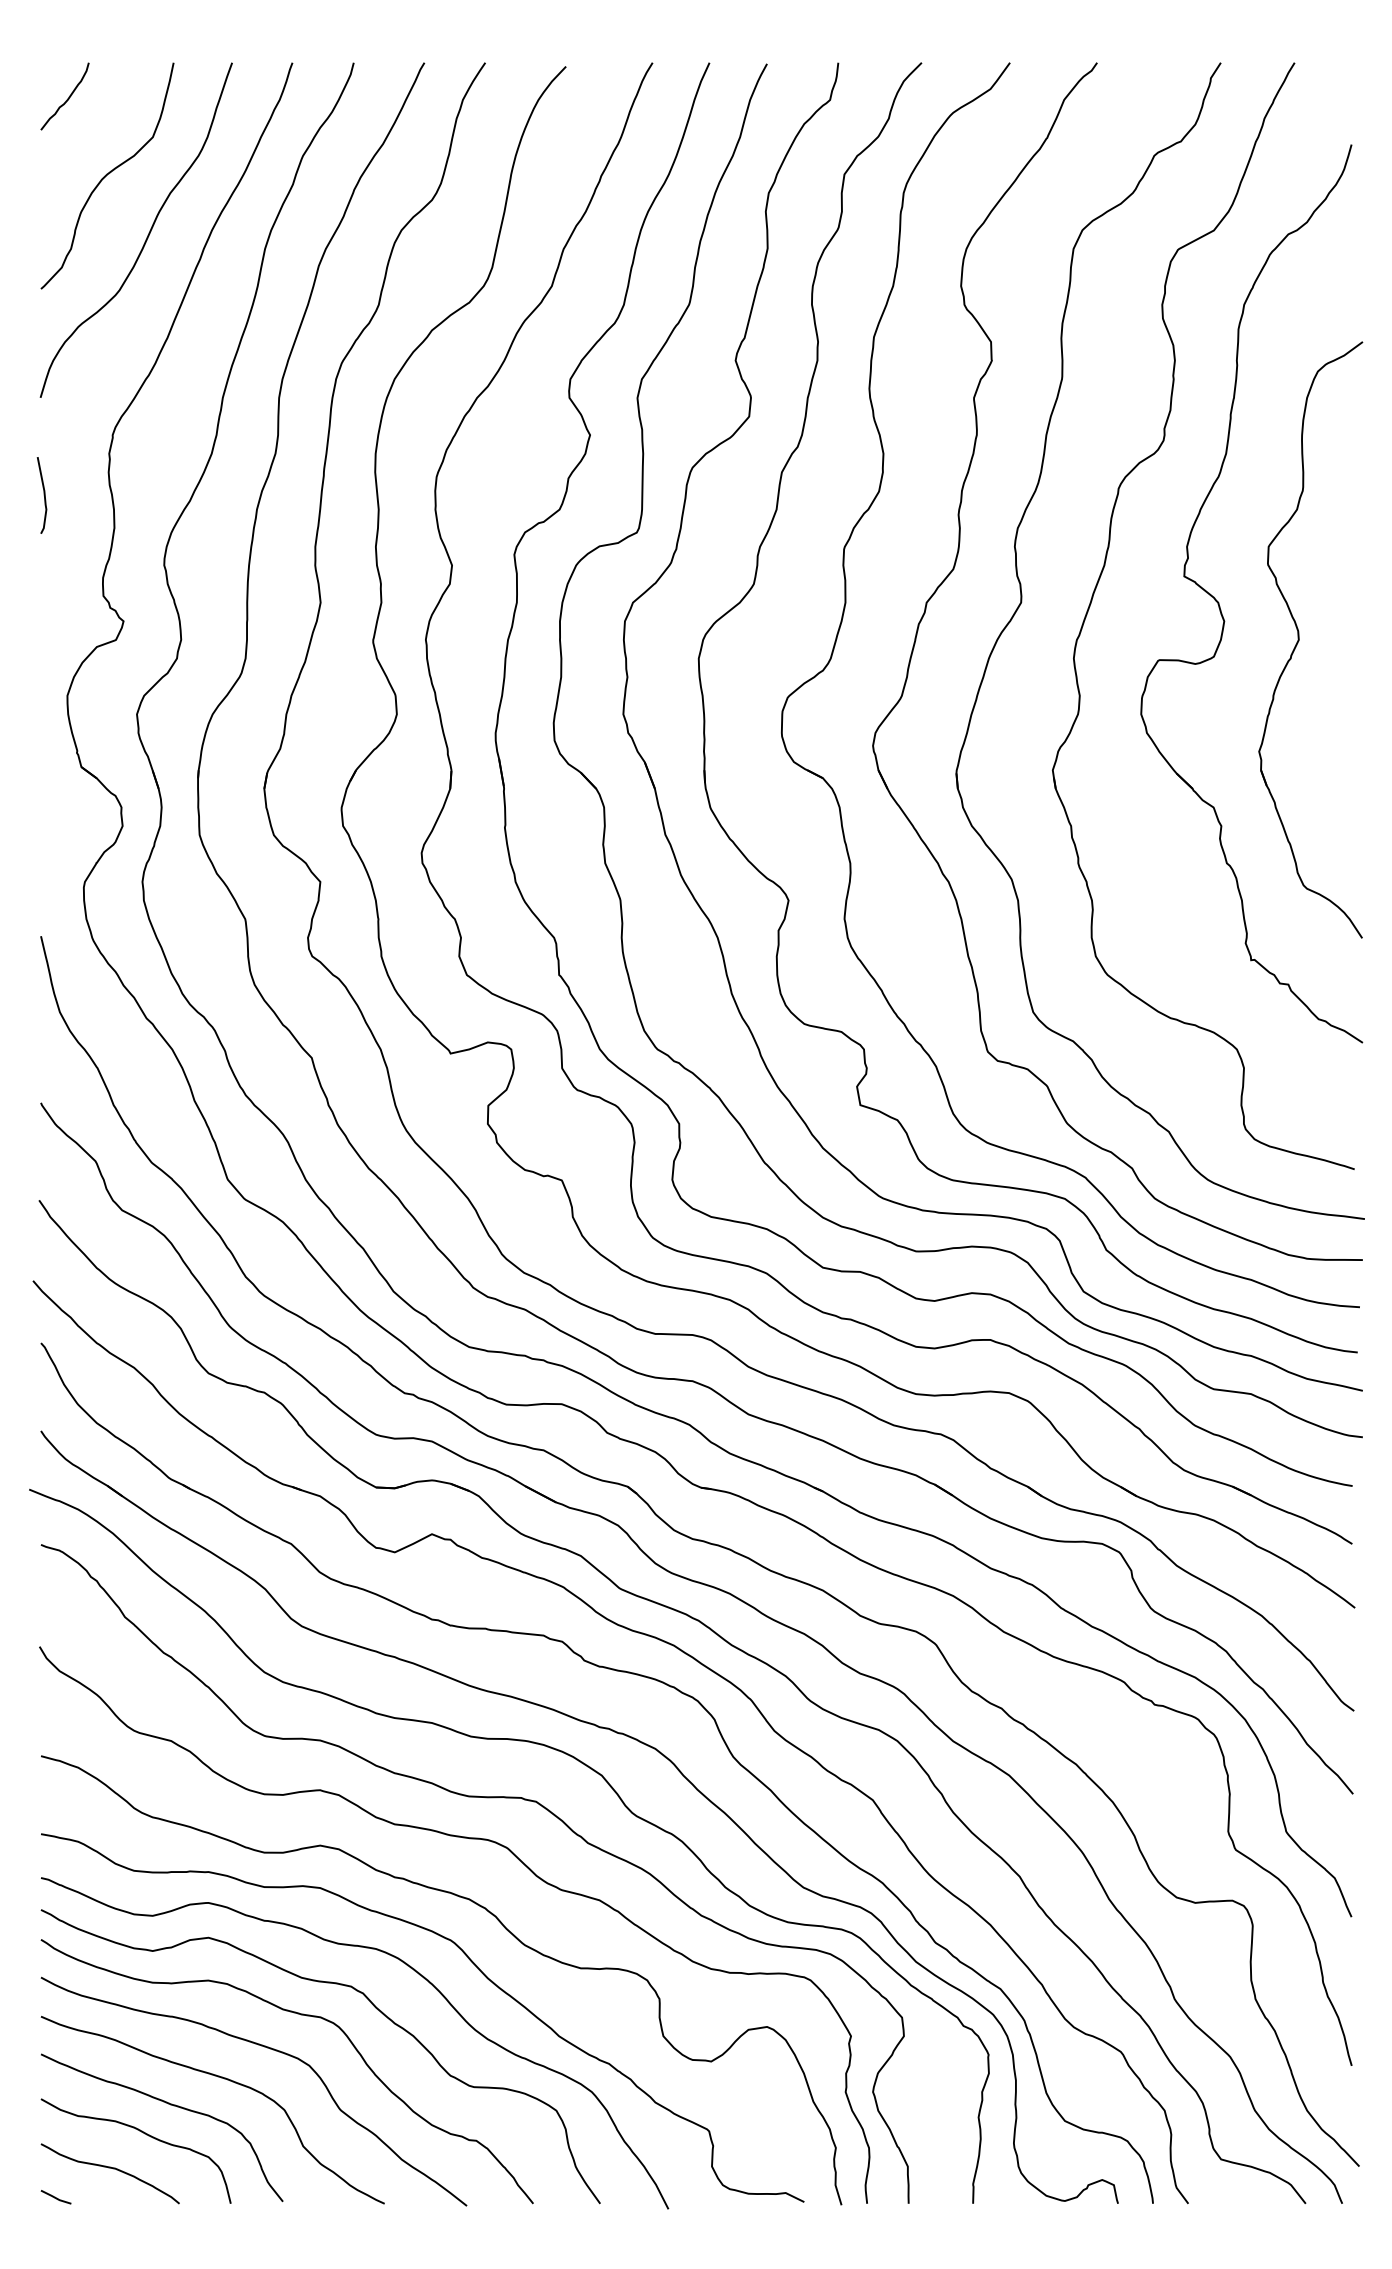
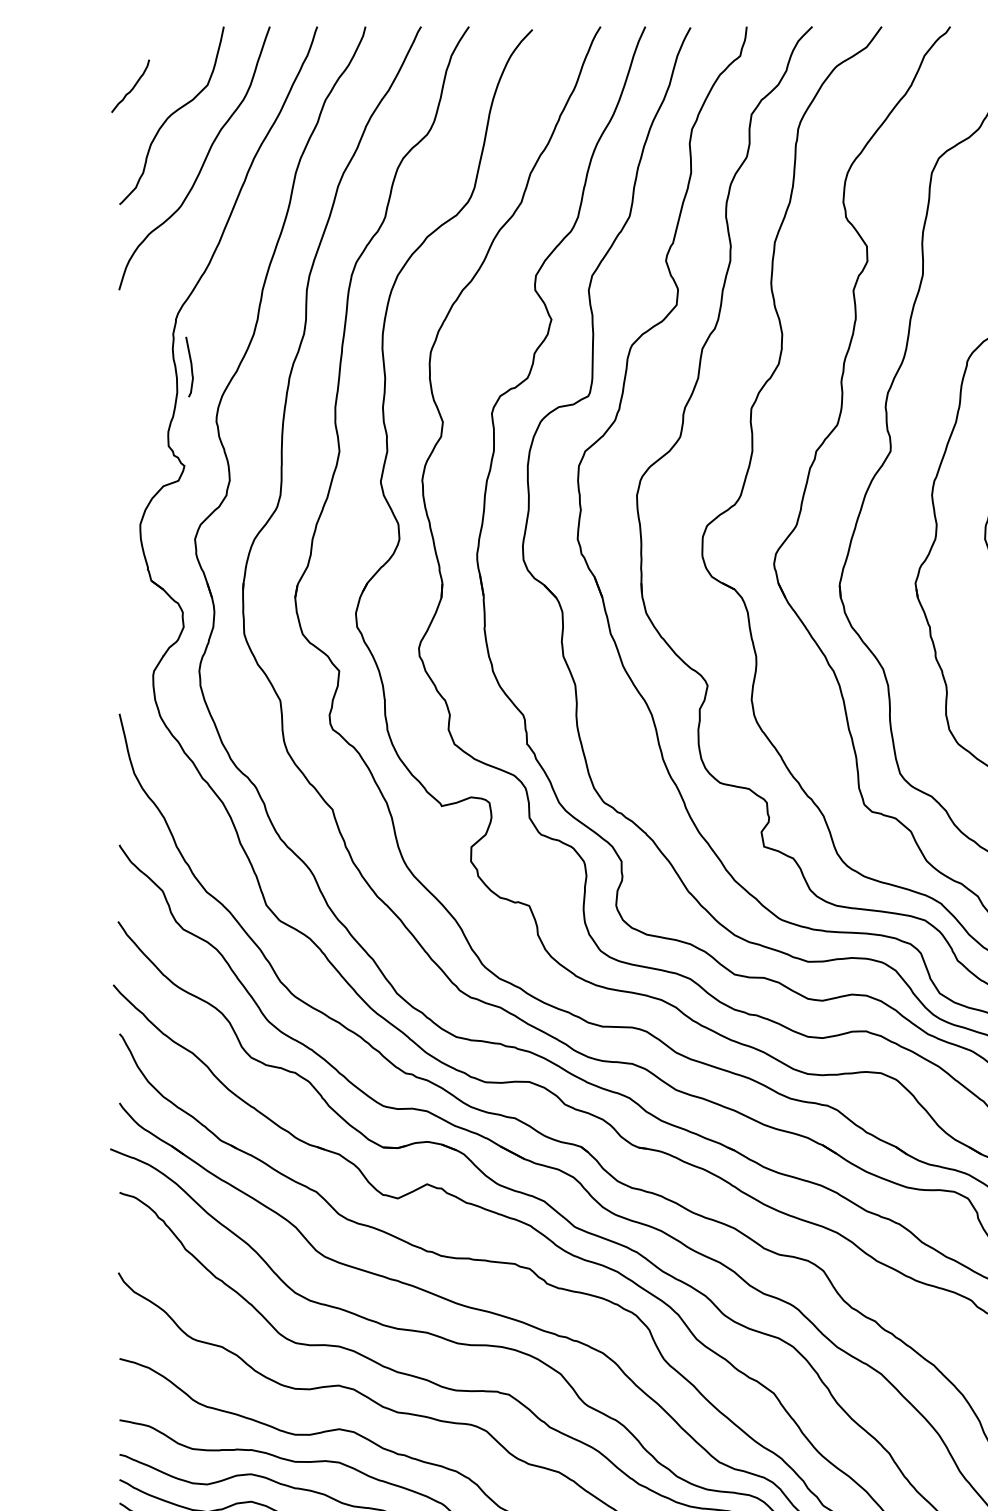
curve: (67, 98) -> (132, 87), moved
curve: (43, 495) -> (190, 367), moved

